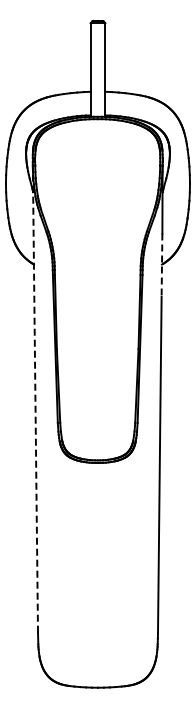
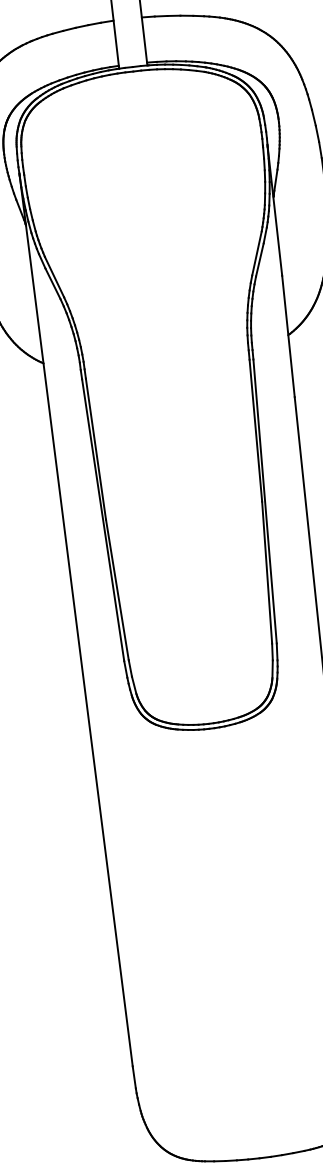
line: (162, 265) -> (289, 336), dashed -> solid
line: (35, 398) -> (76, 619), dashed -> solid

